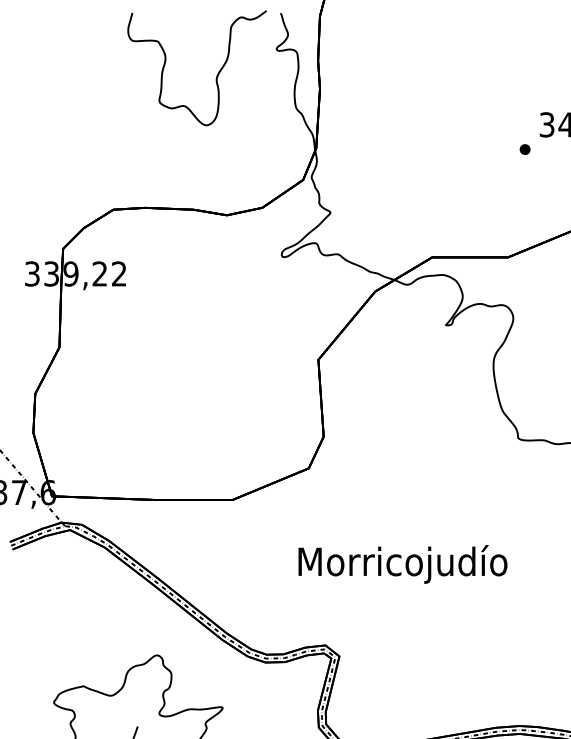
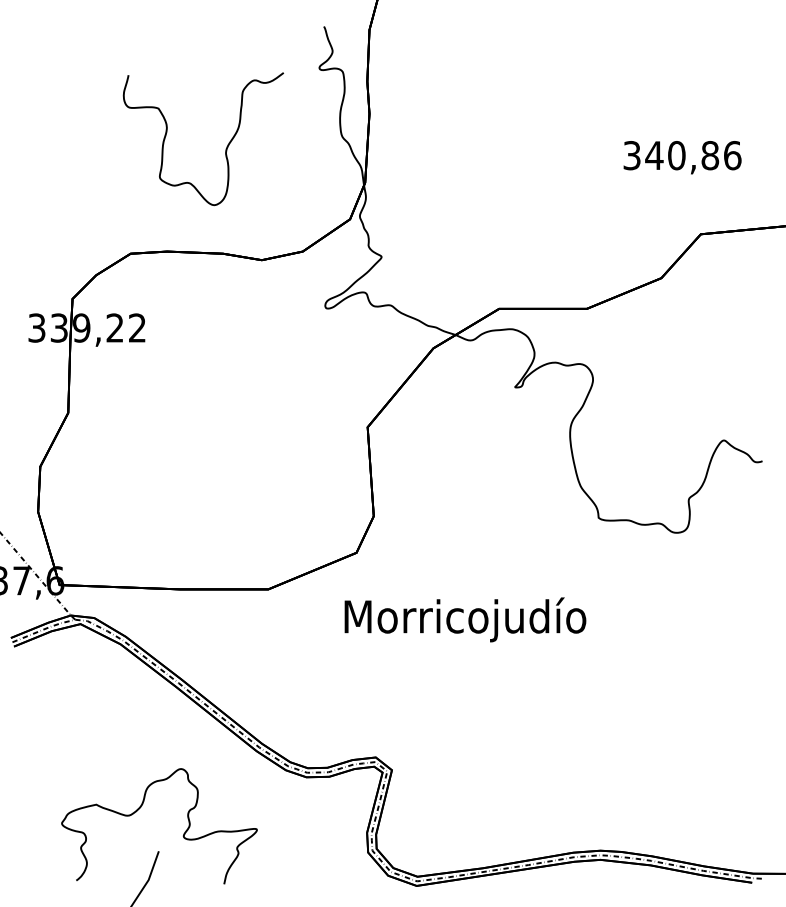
curve: (217, 74) -> (226, 146), moved
part: (524, 149) -> (606, 184), removed
text: (403, 564) -> (465, 619), moved

